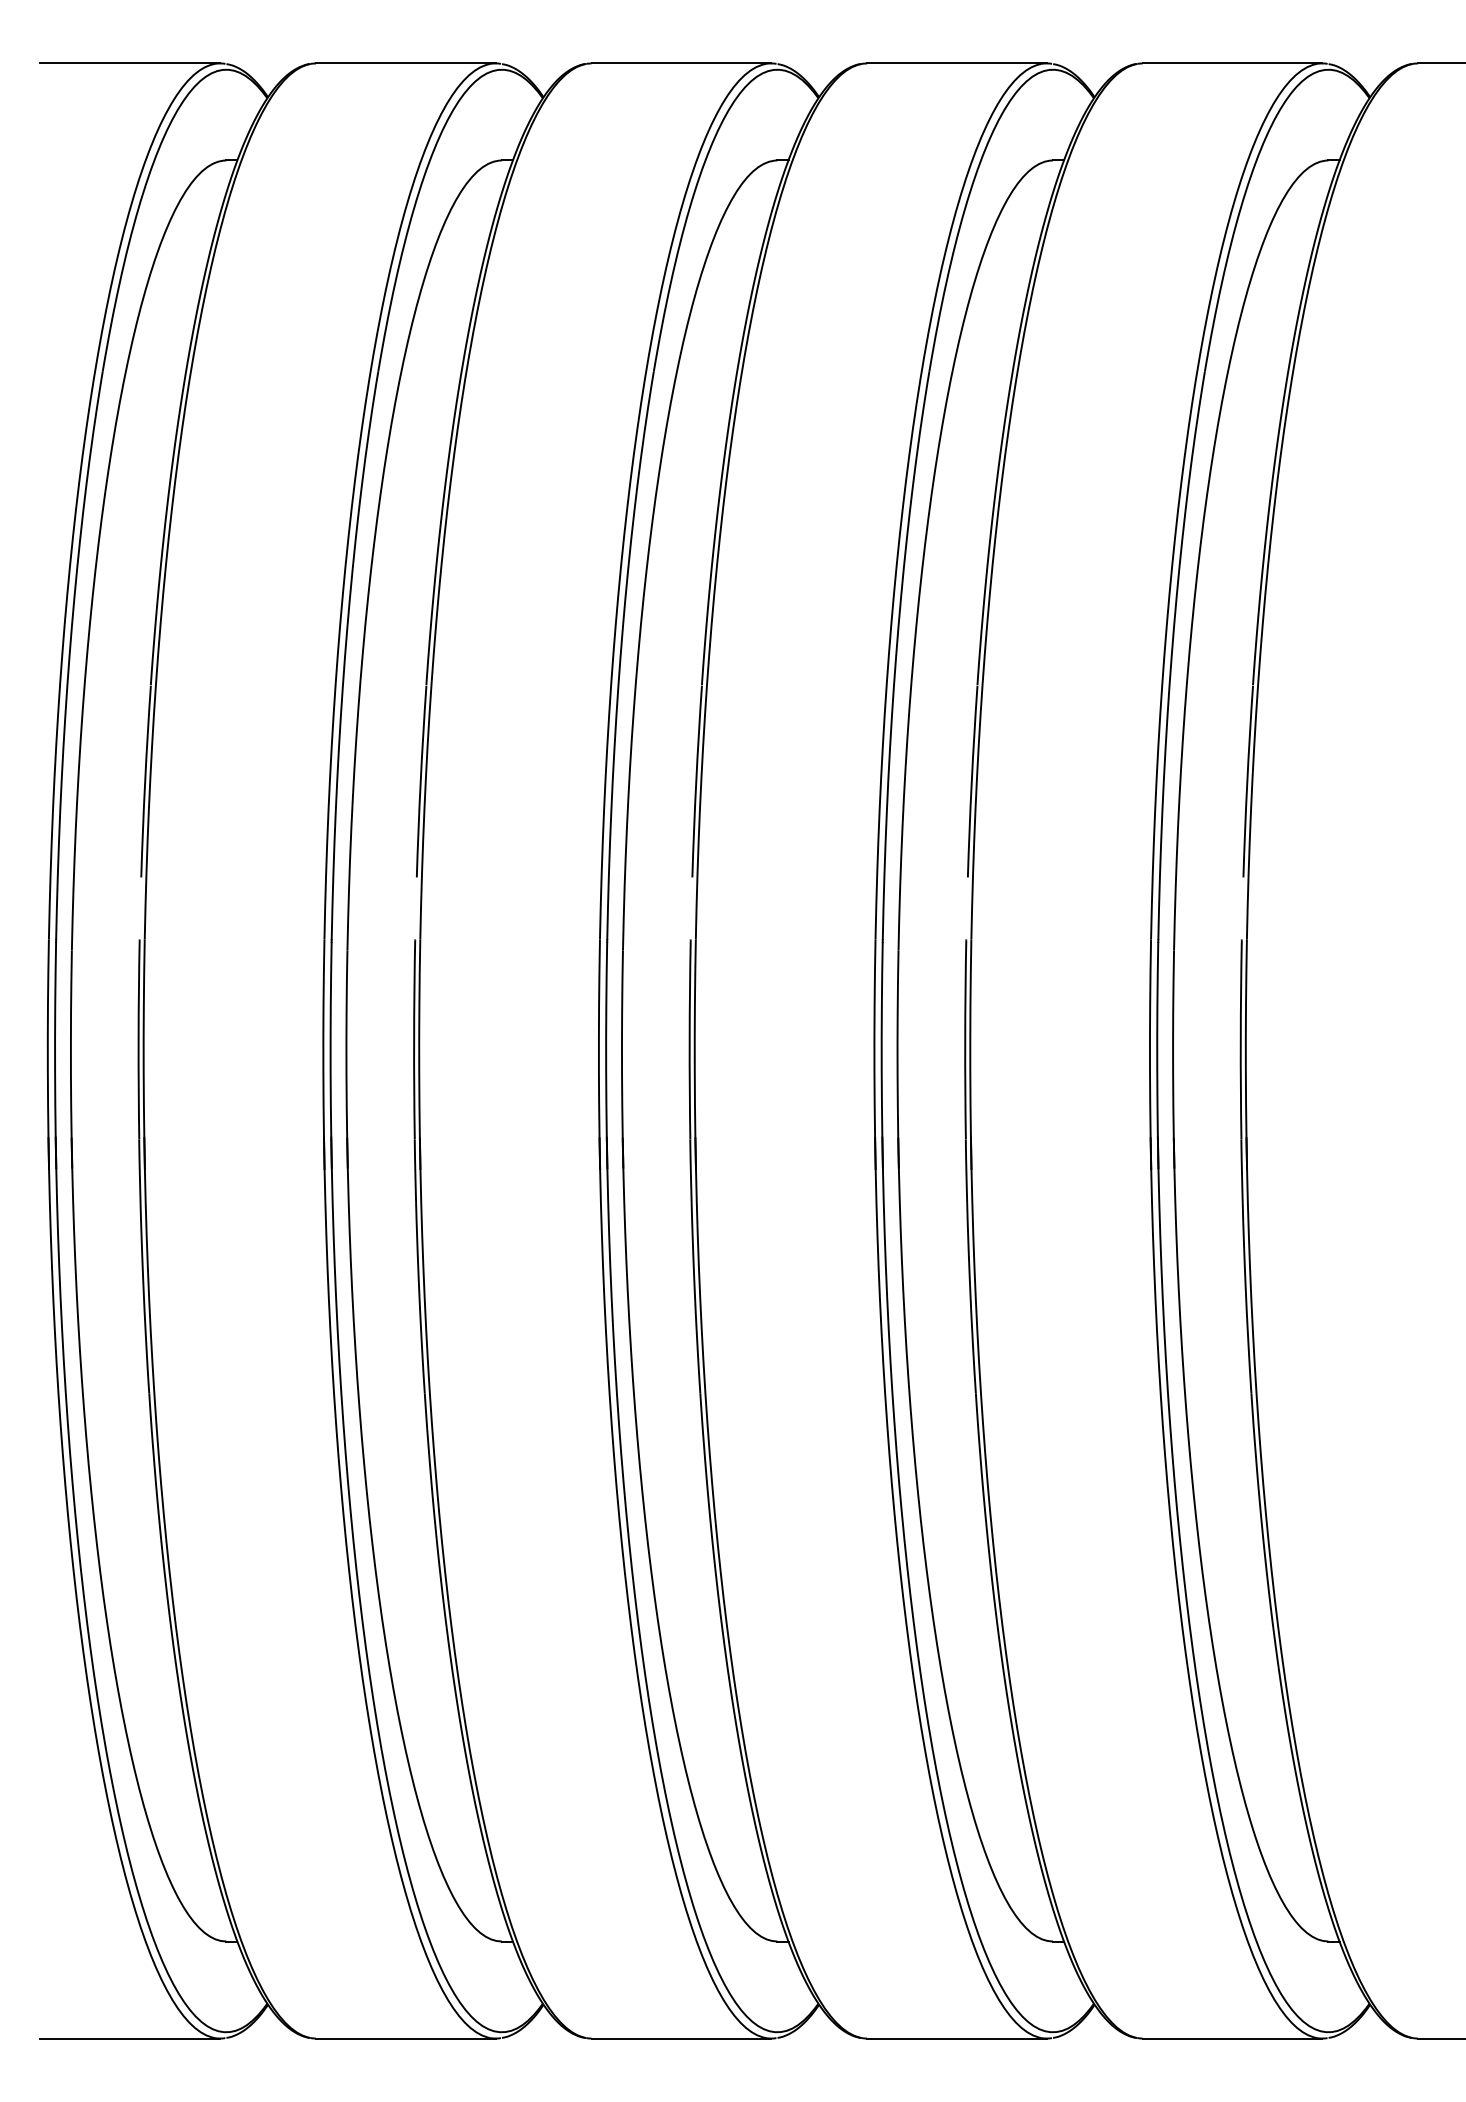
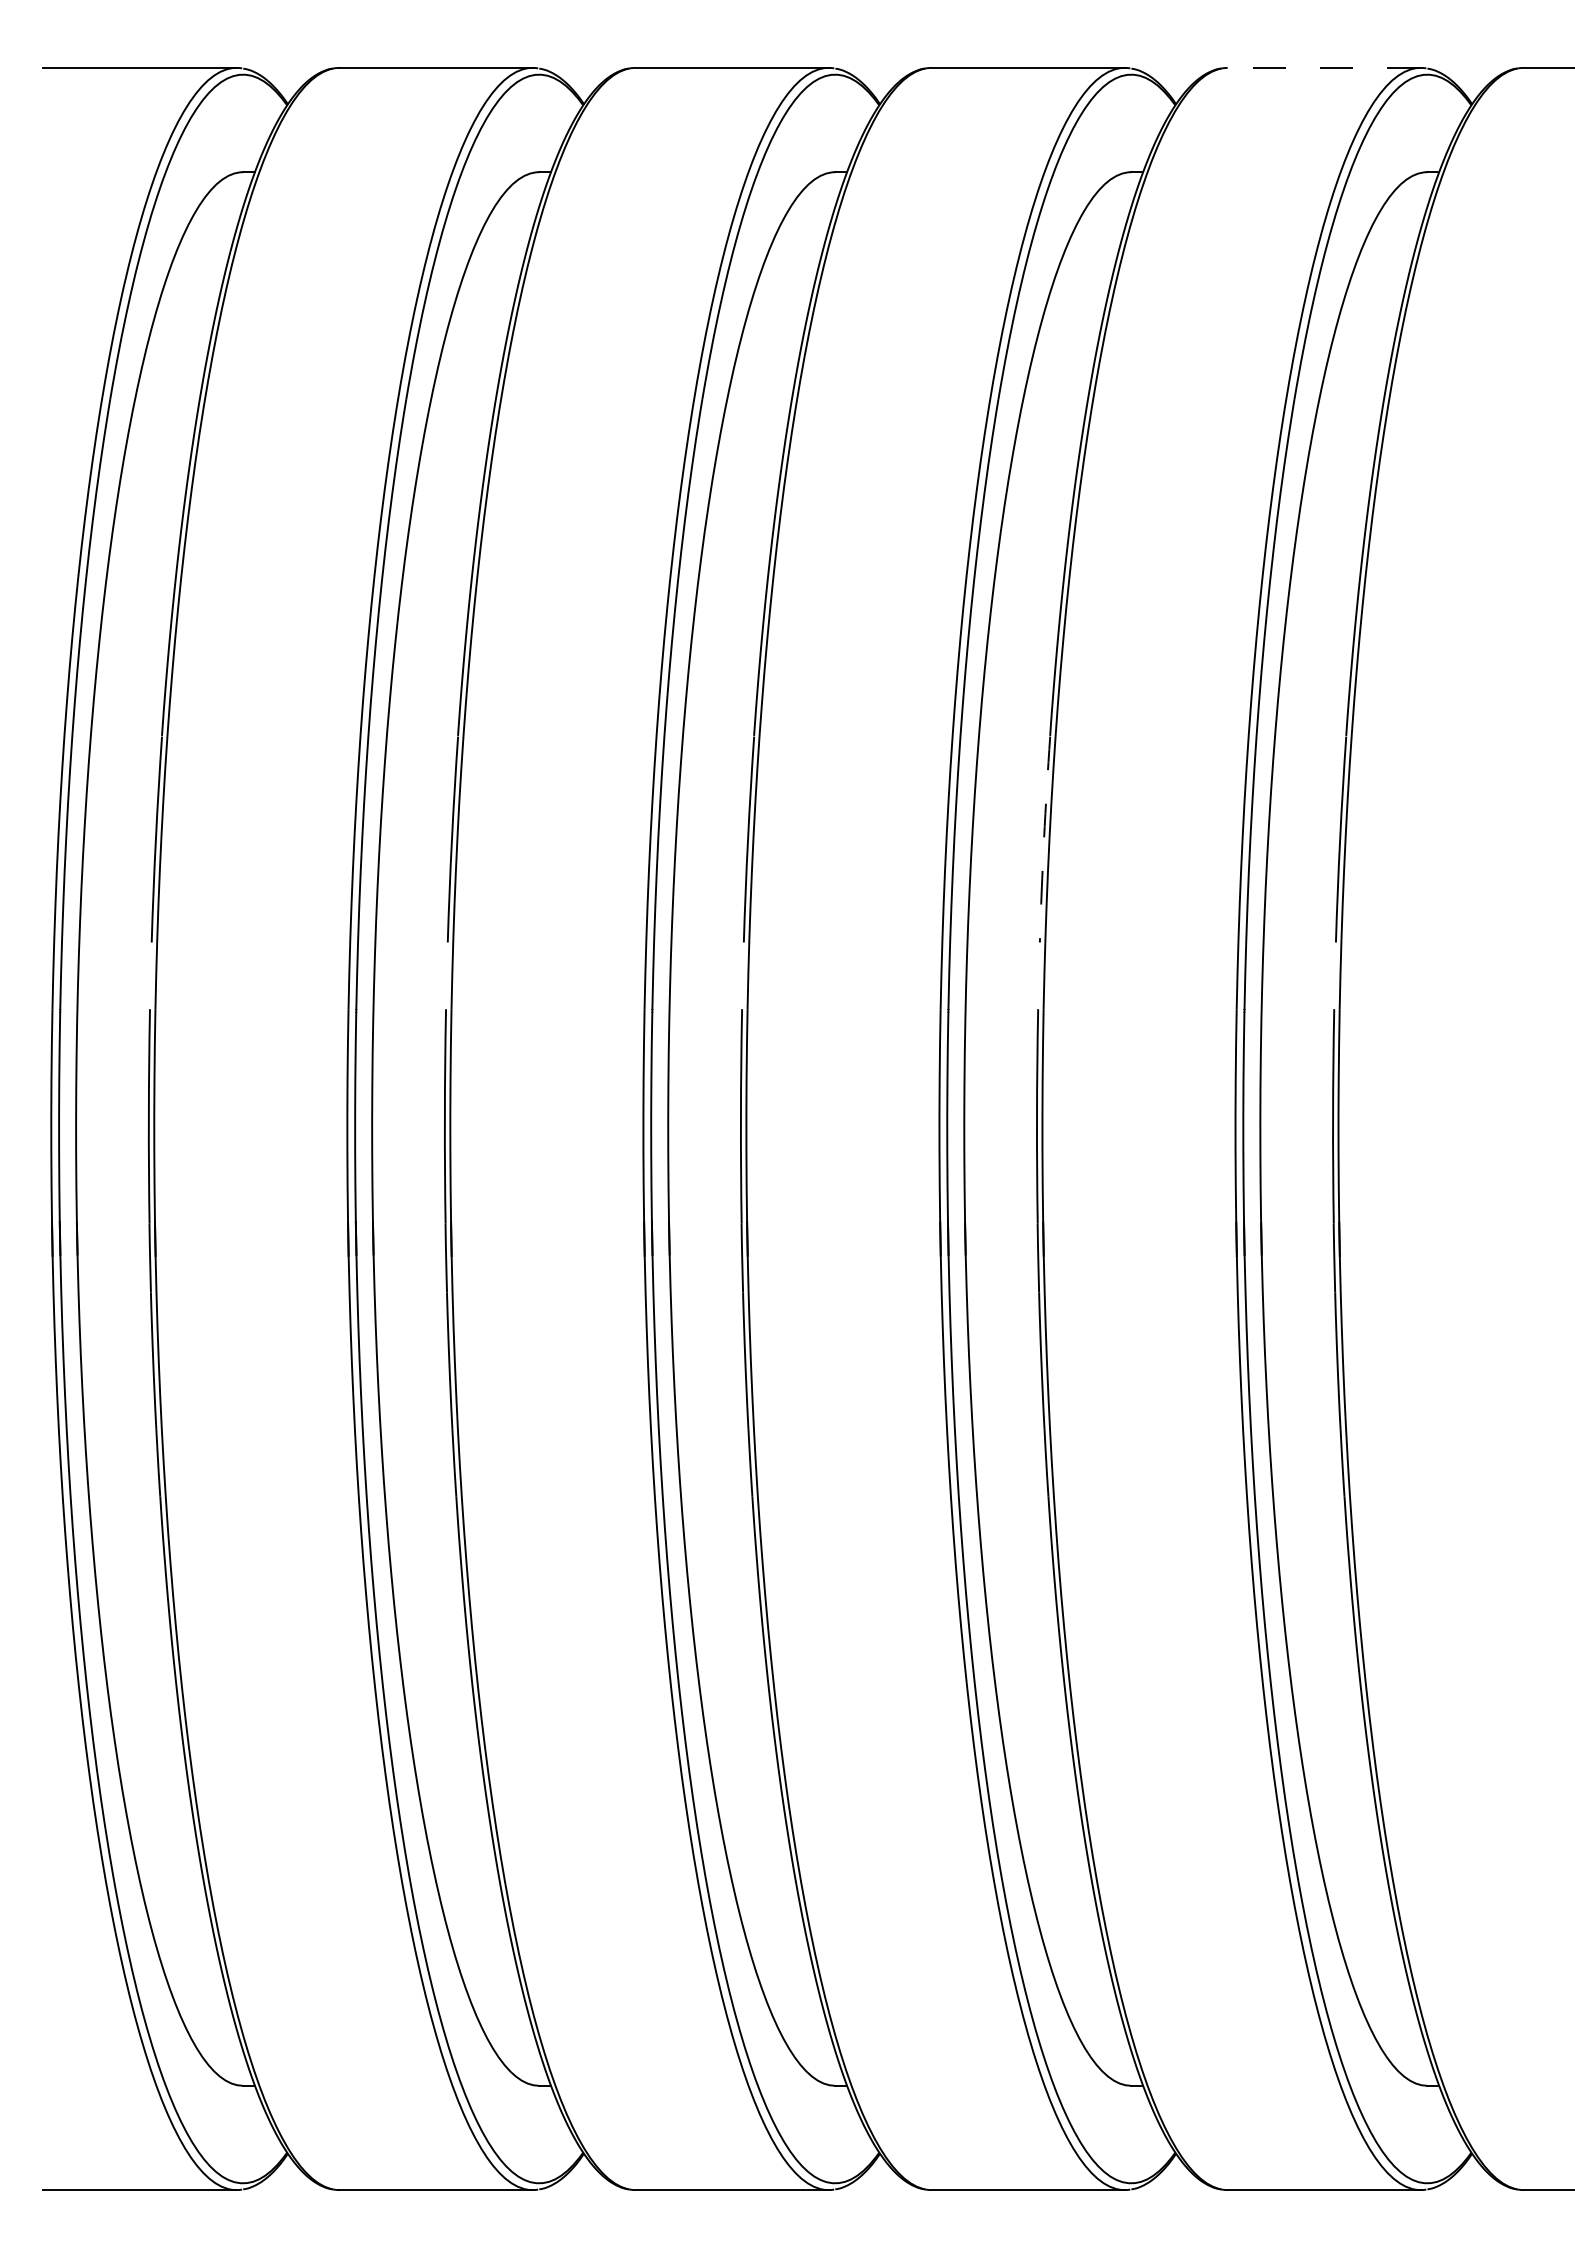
line: (1232, 63) -> (1324, 67), solid -> dashed
arc: (972, 781) -> (1044, 839), solid -> dashed

